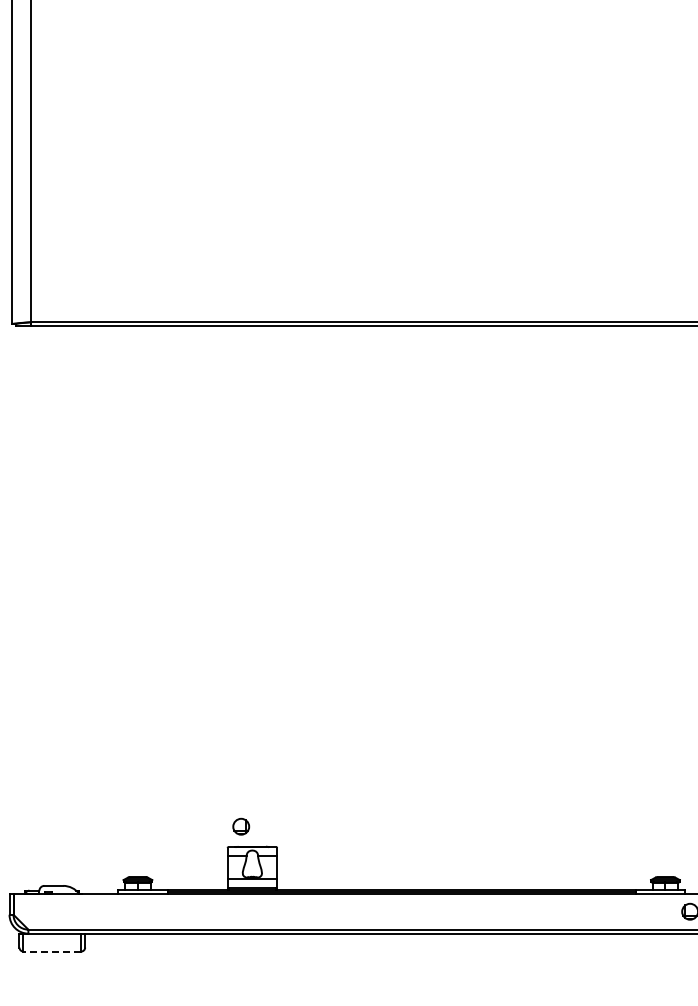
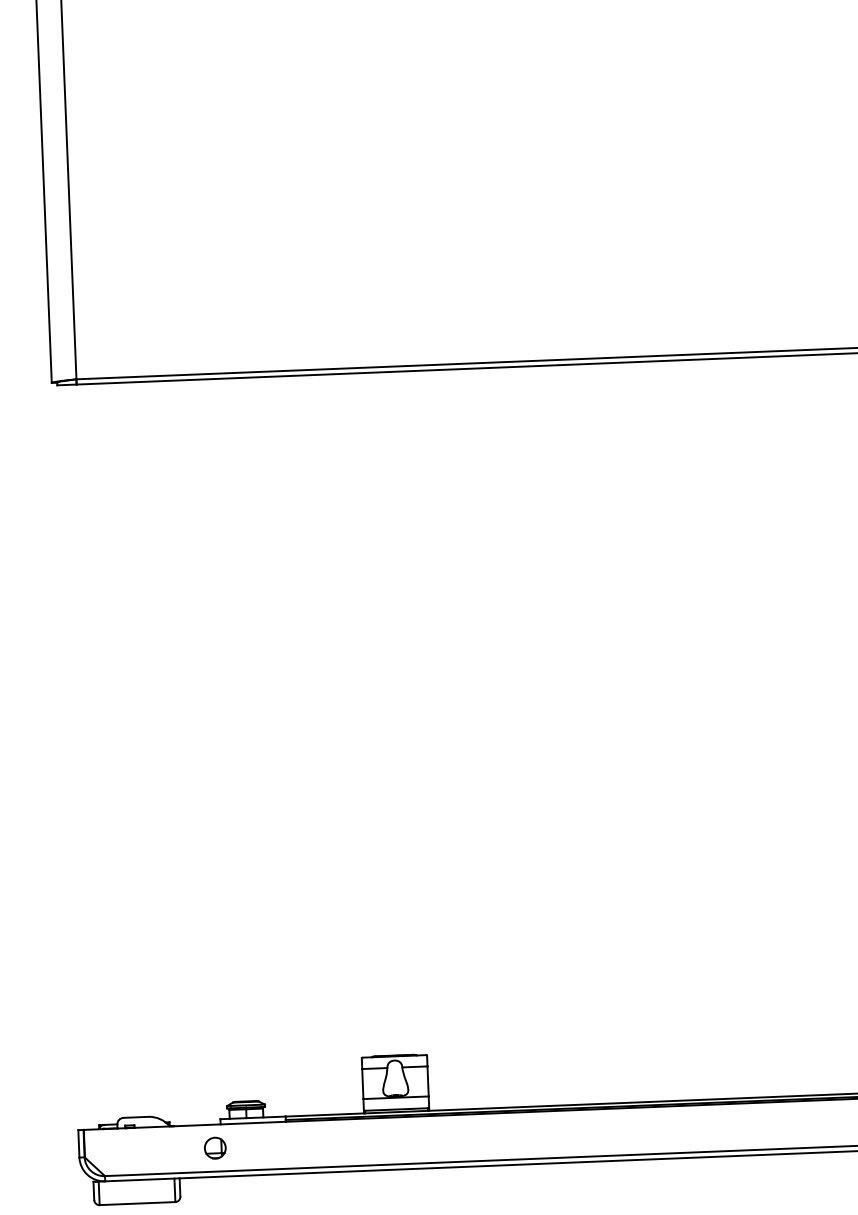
part: (241, 826) -> (215, 1147), moved
line: (52, 951) -> (137, 1203), dashed -> solid

